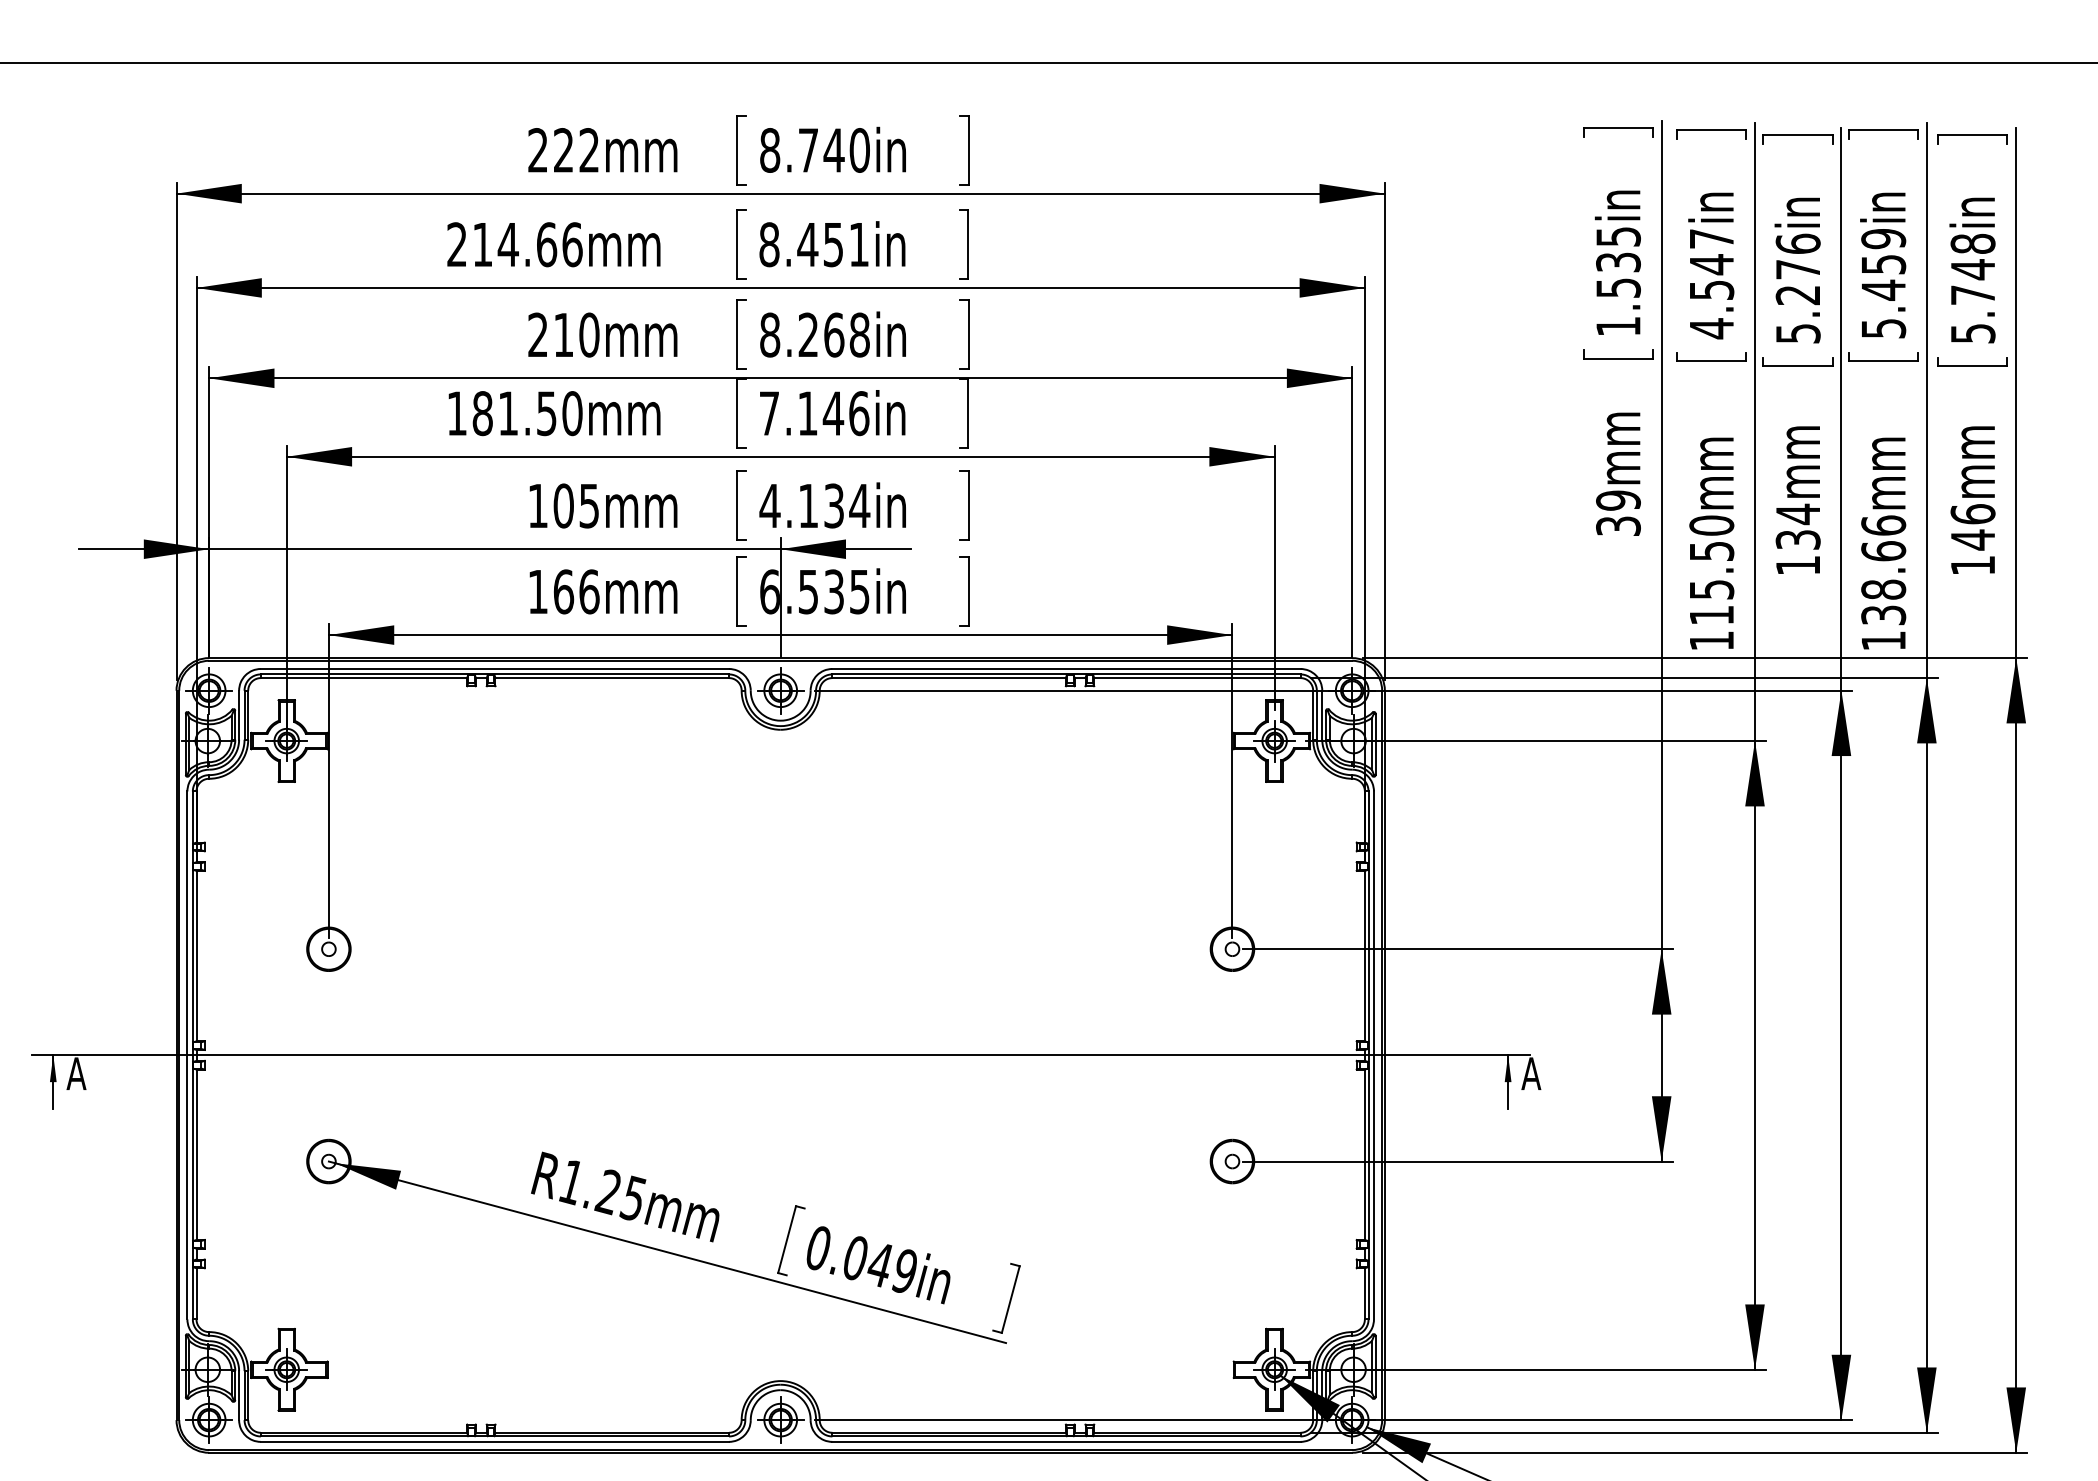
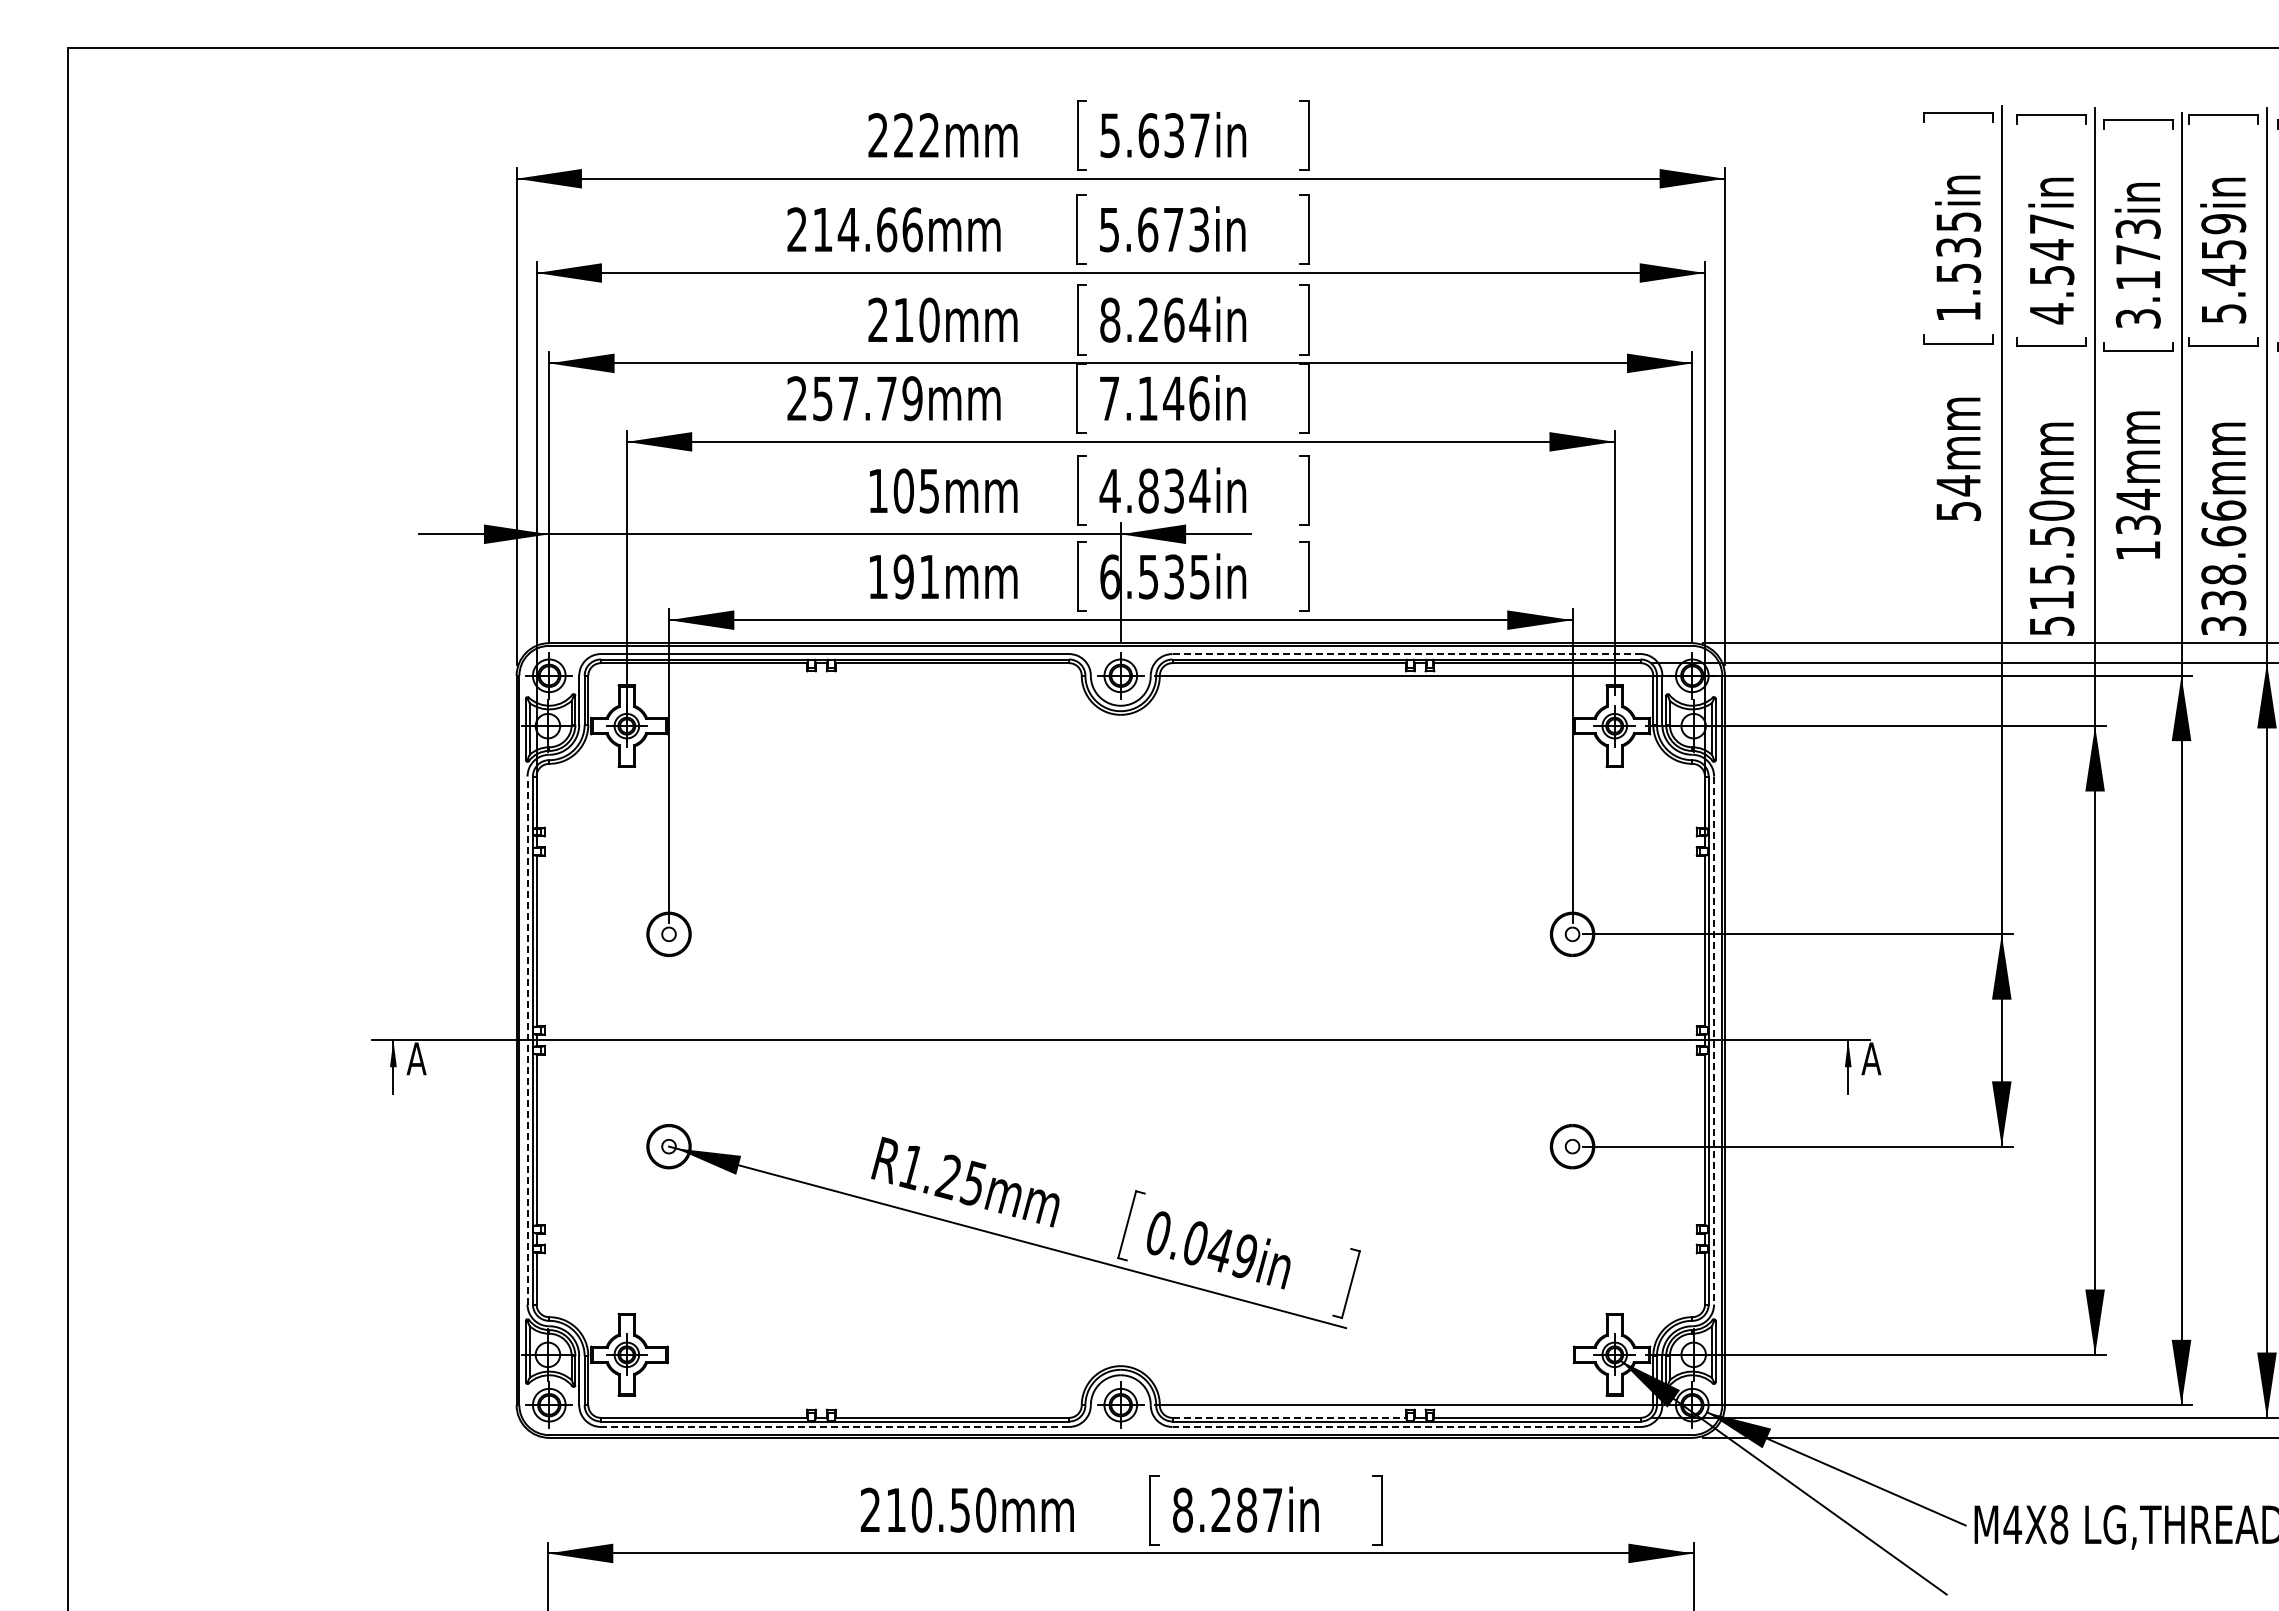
text: (815, 150) -> (1155, 135), 8.740in -> 5.637in
text: (813, 244) -> (1153, 229), 8.451in -> 5.673in
text: (1797, 287) -> (2137, 272), 5.276in -> 3.173in
text: (859, 334) -> (1199, 319), 8.268in -> 8.264in
text: (514, 413) -> (854, 398), 181.50mm -> 257.79mm
text: (808, 505) -> (1148, 490), 4.134in -> 4.834in
text: (1618, 512) -> (1958, 497), 39mm -> 54mm
text: (576, 591) -> (916, 576), 166mm -> 191mm
text: (1712, 640) -> (2052, 625), 115.50mm -> 515.50mm
text: (1883, 640) -> (2223, 625), 138.66mm -> 338.66mm
line: (1067, 669) -> (1407, 654), solid -> dashed
line: (187, 1055) -> (527, 1040), solid -> dashed
line: (1374, 1055) -> (1714, 1040), solid -> dashed
line: (949, 1432) -> (1289, 1417), solid -> dashed
line: (494, 1441) -> (834, 1426), solid -> dashed
line: (1066, 1441) -> (1406, 1426), solid -> dashed

